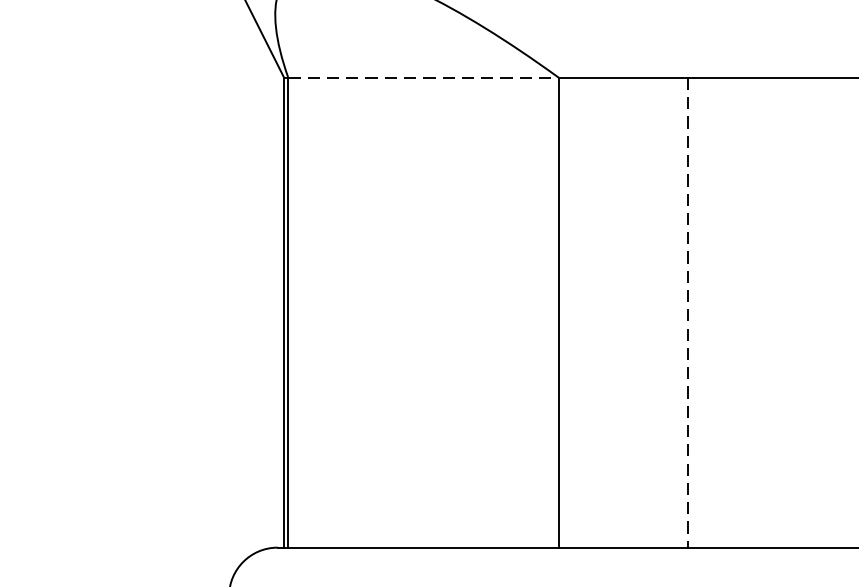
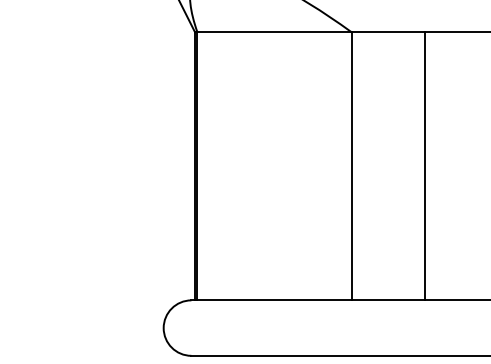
line: (425, 78) -> (275, 32), dashed -> solid
line: (688, 312) -> (425, 166), dashed -> solid

